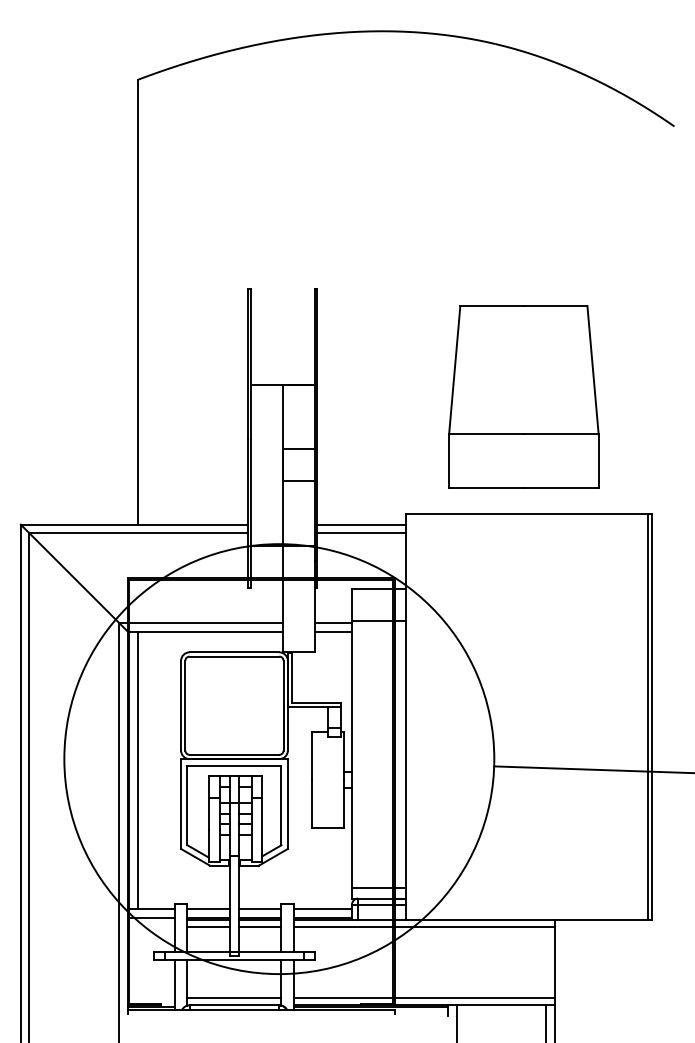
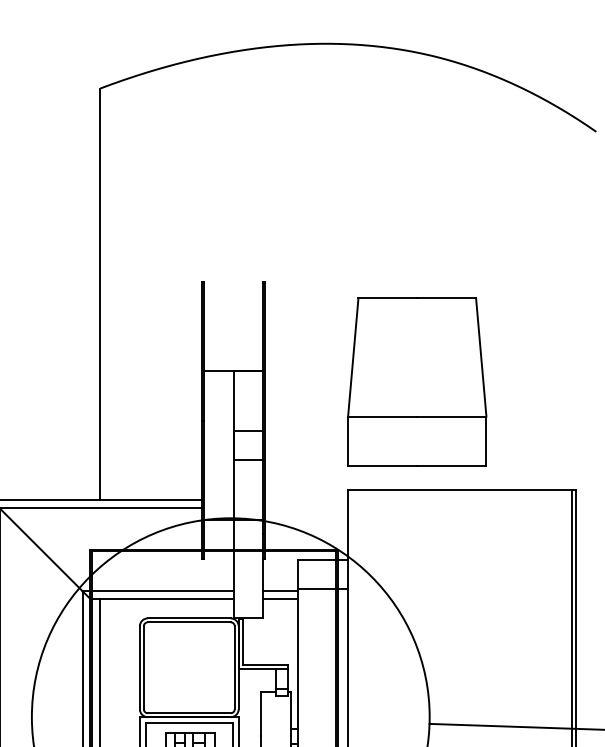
part: (523, 396) -> (416, 381), moved
line: (361, 524) -> (306, 500), removed
line: (361, 533) -> (306, 508), removed

